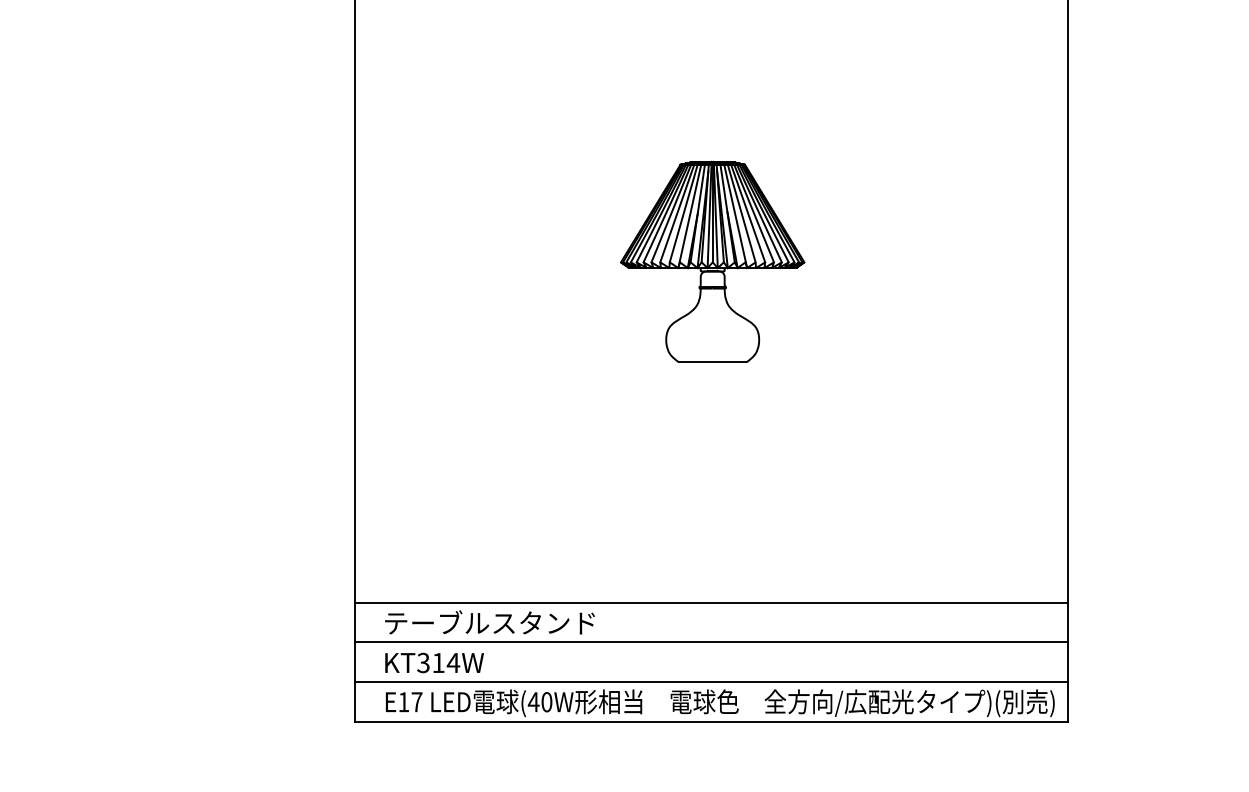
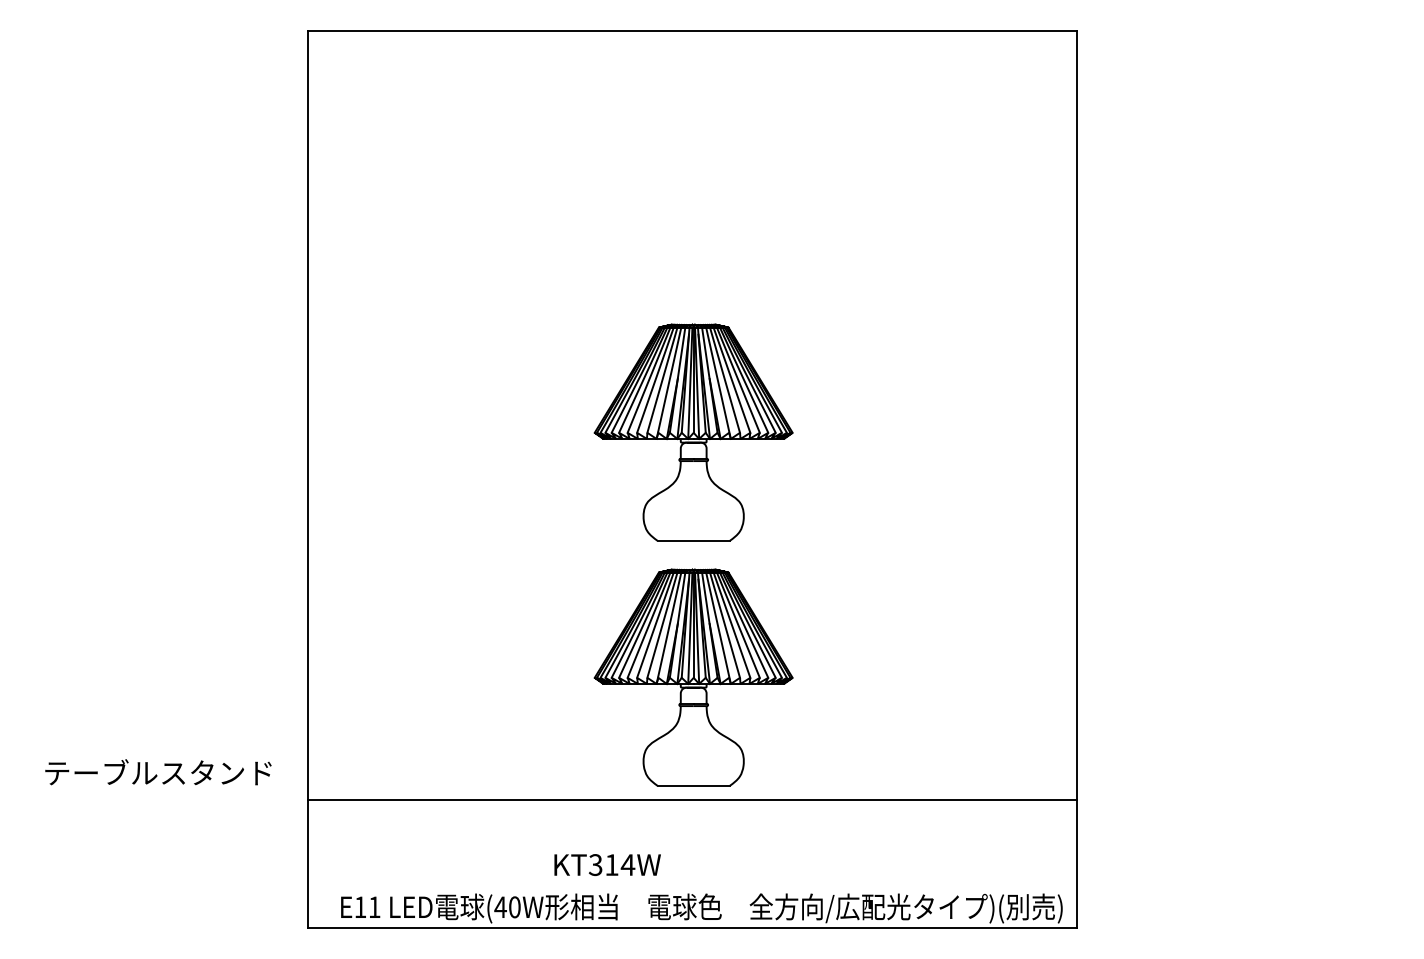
part: (712, 489) -> (693, 677), added
text: (490, 622) -> (158, 772), moved
line: (711, 642) -> (692, 842), removed
text: (434, 662) -> (607, 864), moved
line: (711, 681) -> (692, 885), removed
text: (416, 701) -> (374, 906), E17 -> E11

